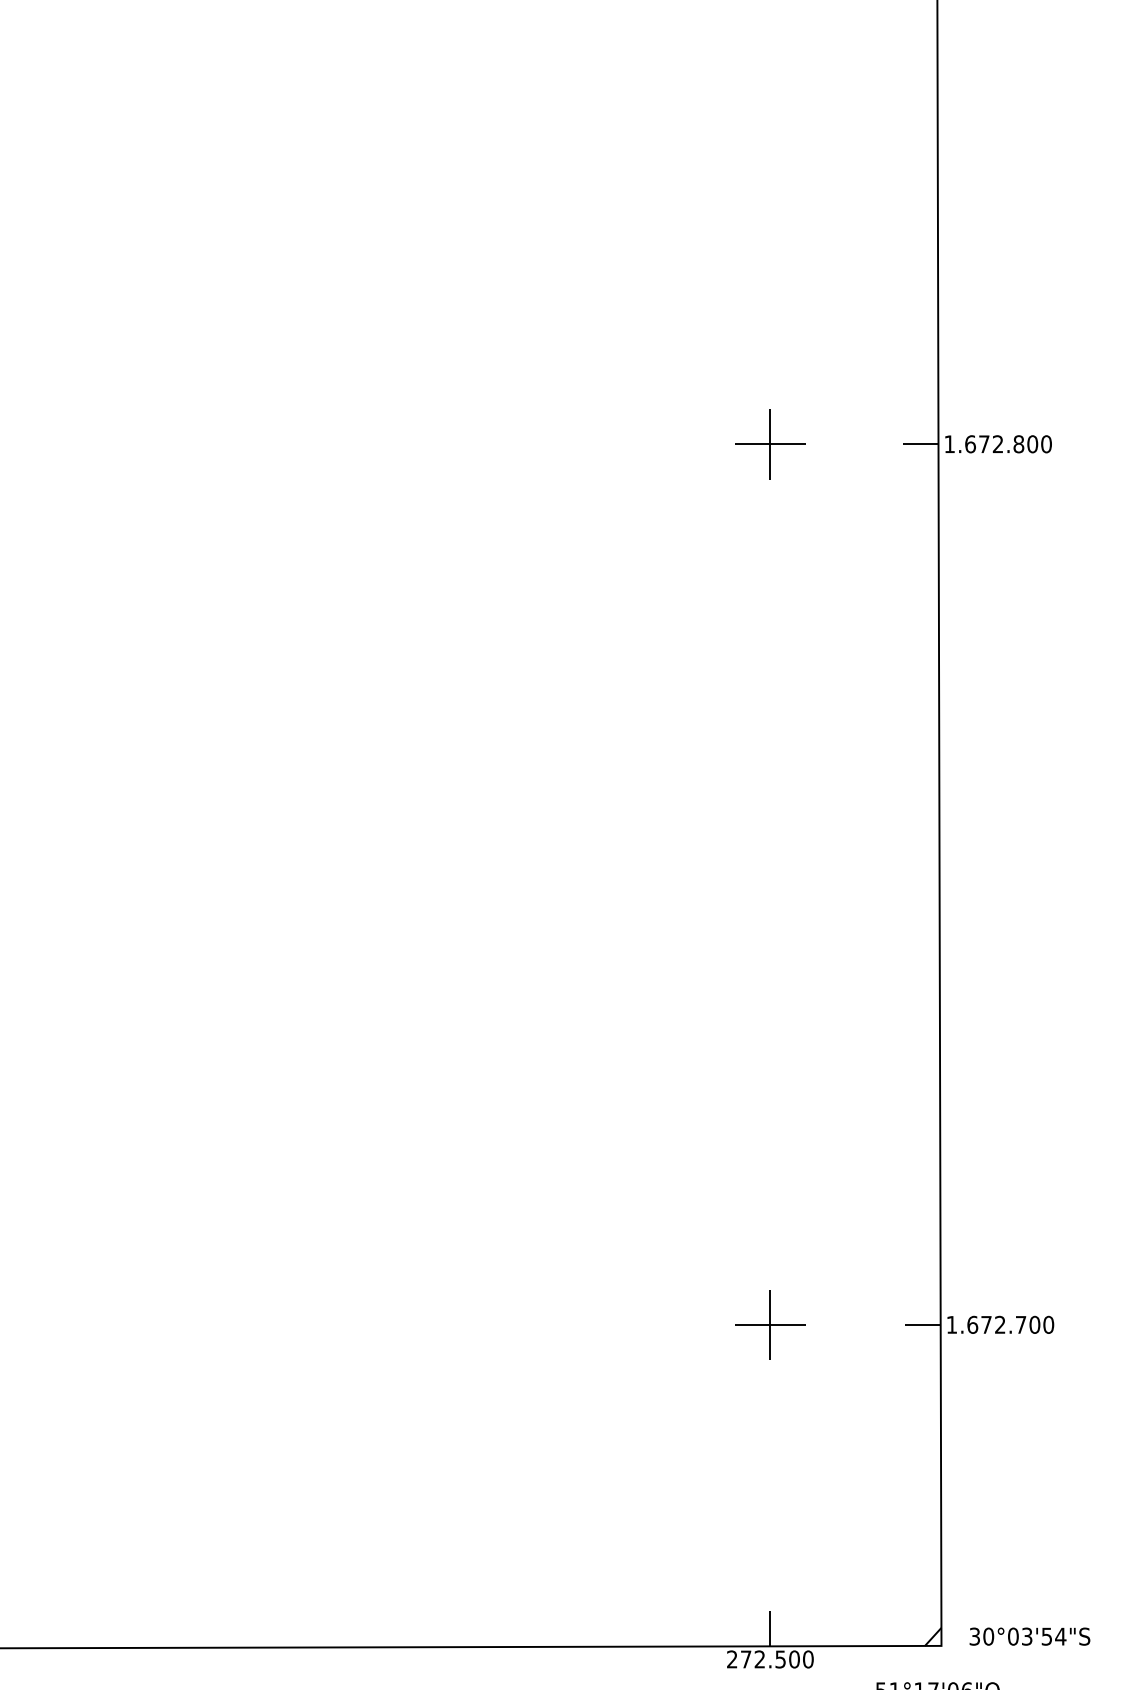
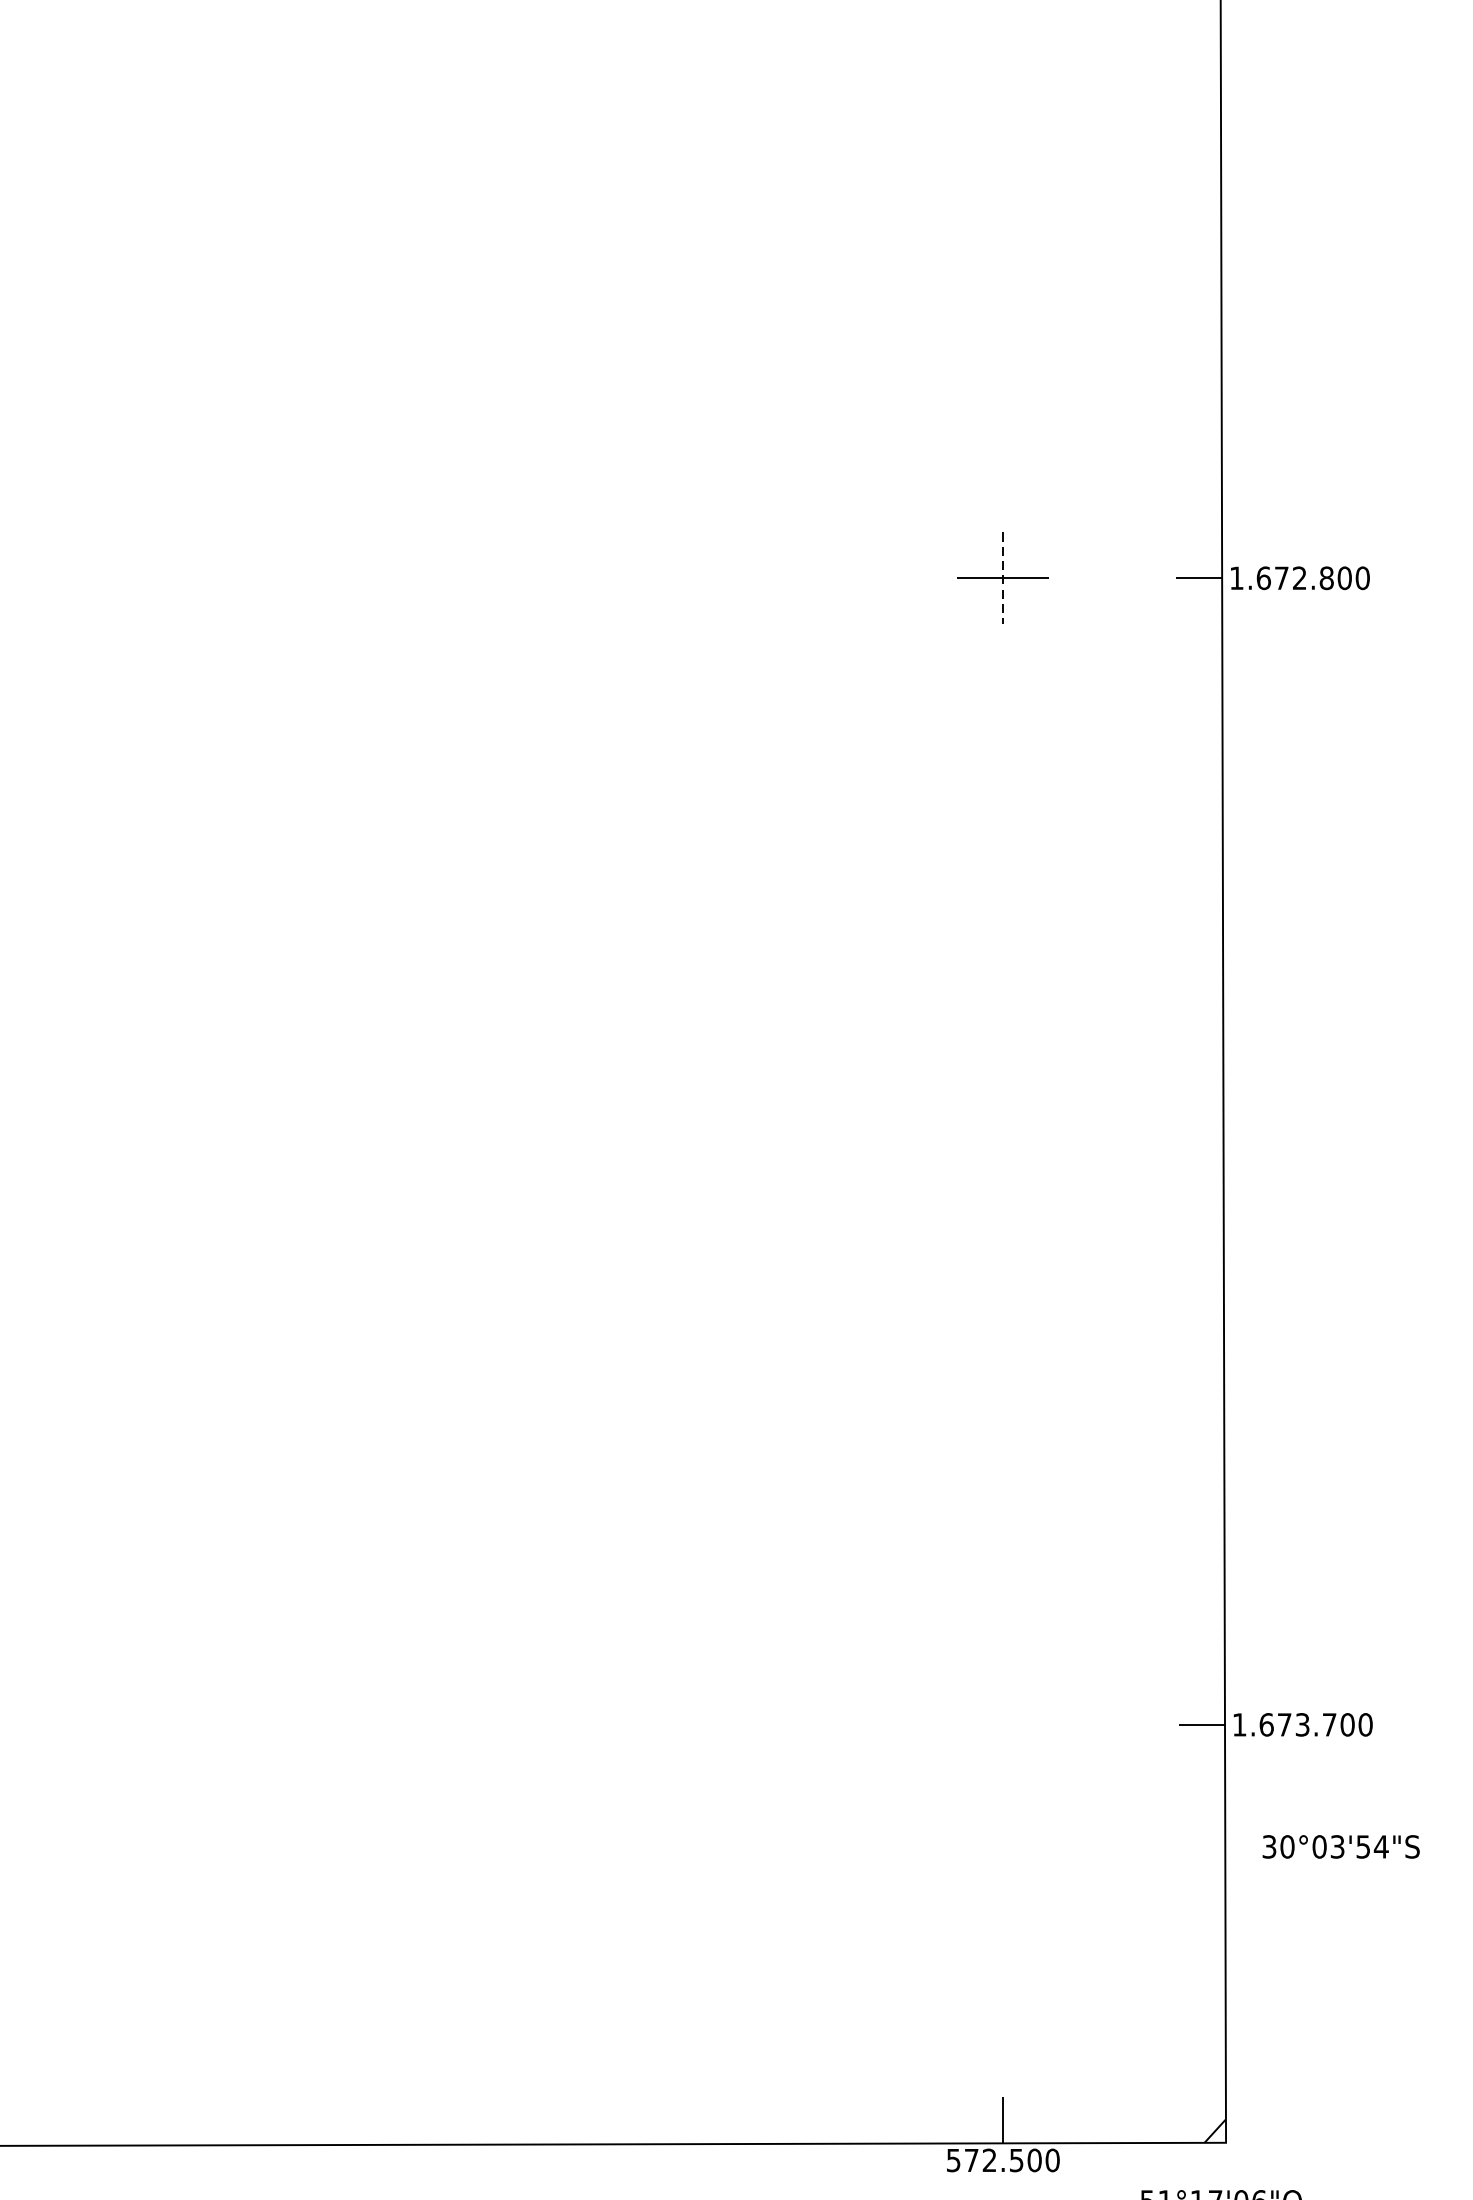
line: (770, 444) -> (1003, 578), solid -> dashed
part: (770, 1324) -> (1003, 1724), removed
text: (1000, 1324) -> (1302, 1724), 1.672.700 -> 1.673.700
text: (1029, 1636) -> (1340, 1846), moved
text: (732, 1659) -> (953, 2160), 272.500 -> 572.500

